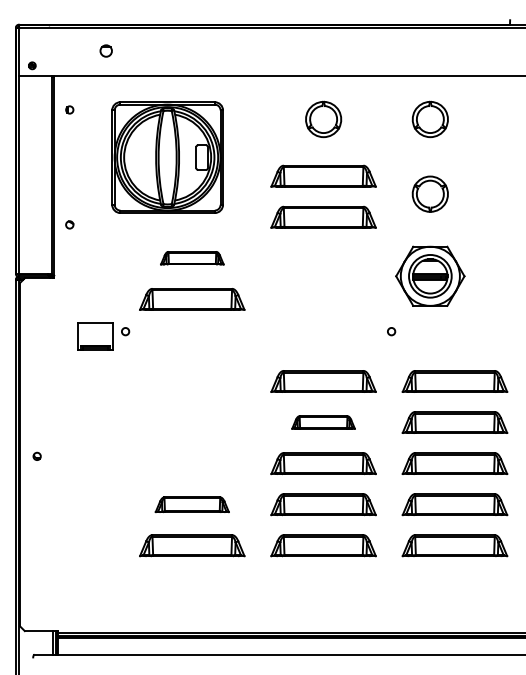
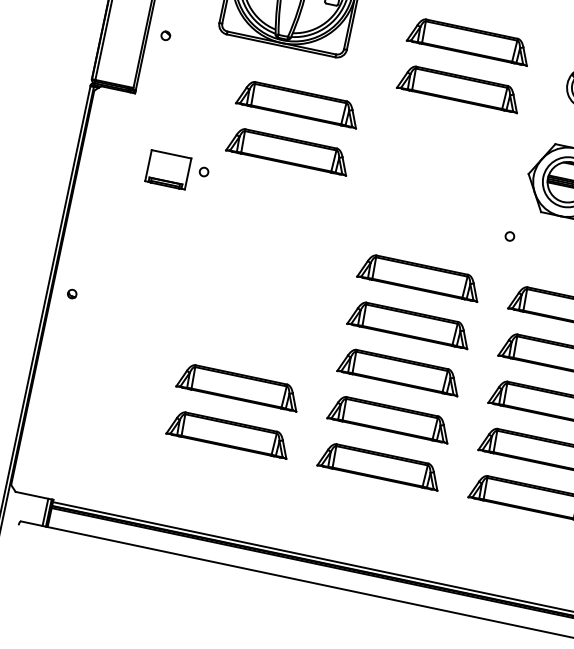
part: (192, 257) -> (298, 103), size x1.67
part: (323, 422) -> (409, 324), size x1.67
part: (192, 504) -> (239, 386), size x1.43

